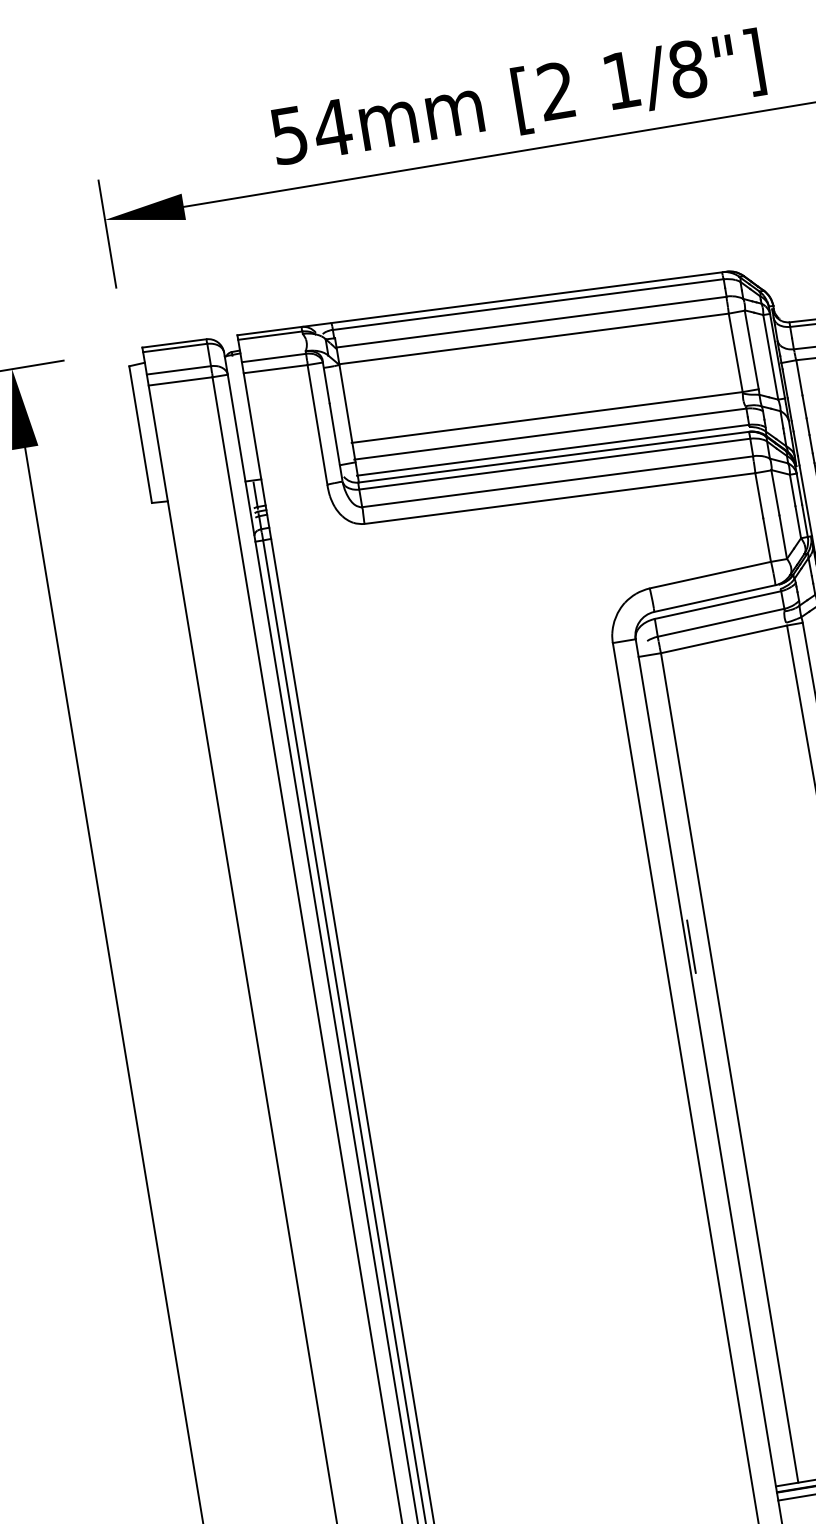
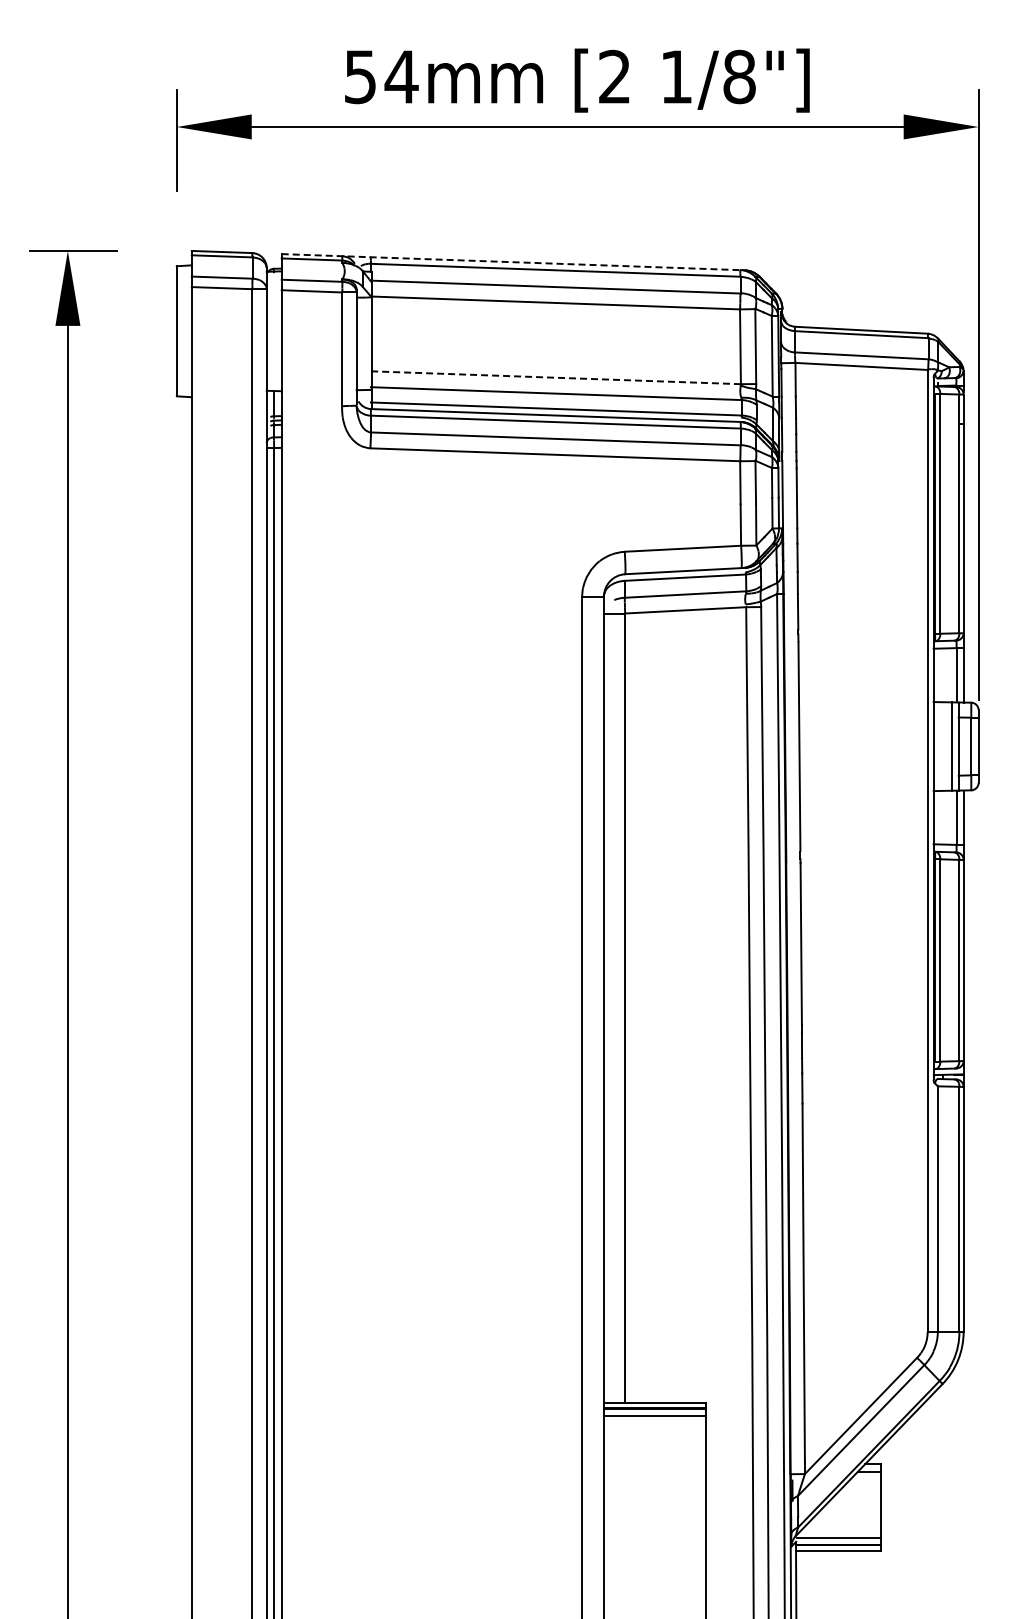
line: (480, 304) -> (511, 262), solid -> dashed
line: (546, 417) -> (555, 377), solid -> dashed
line: (691, 946) -> (608, 889), removed

